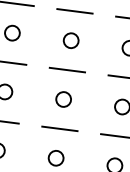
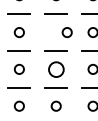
circle: (70, 40) -> (66, 32), moved
circle: (62, 97) -> (55, 68), size x1.6

